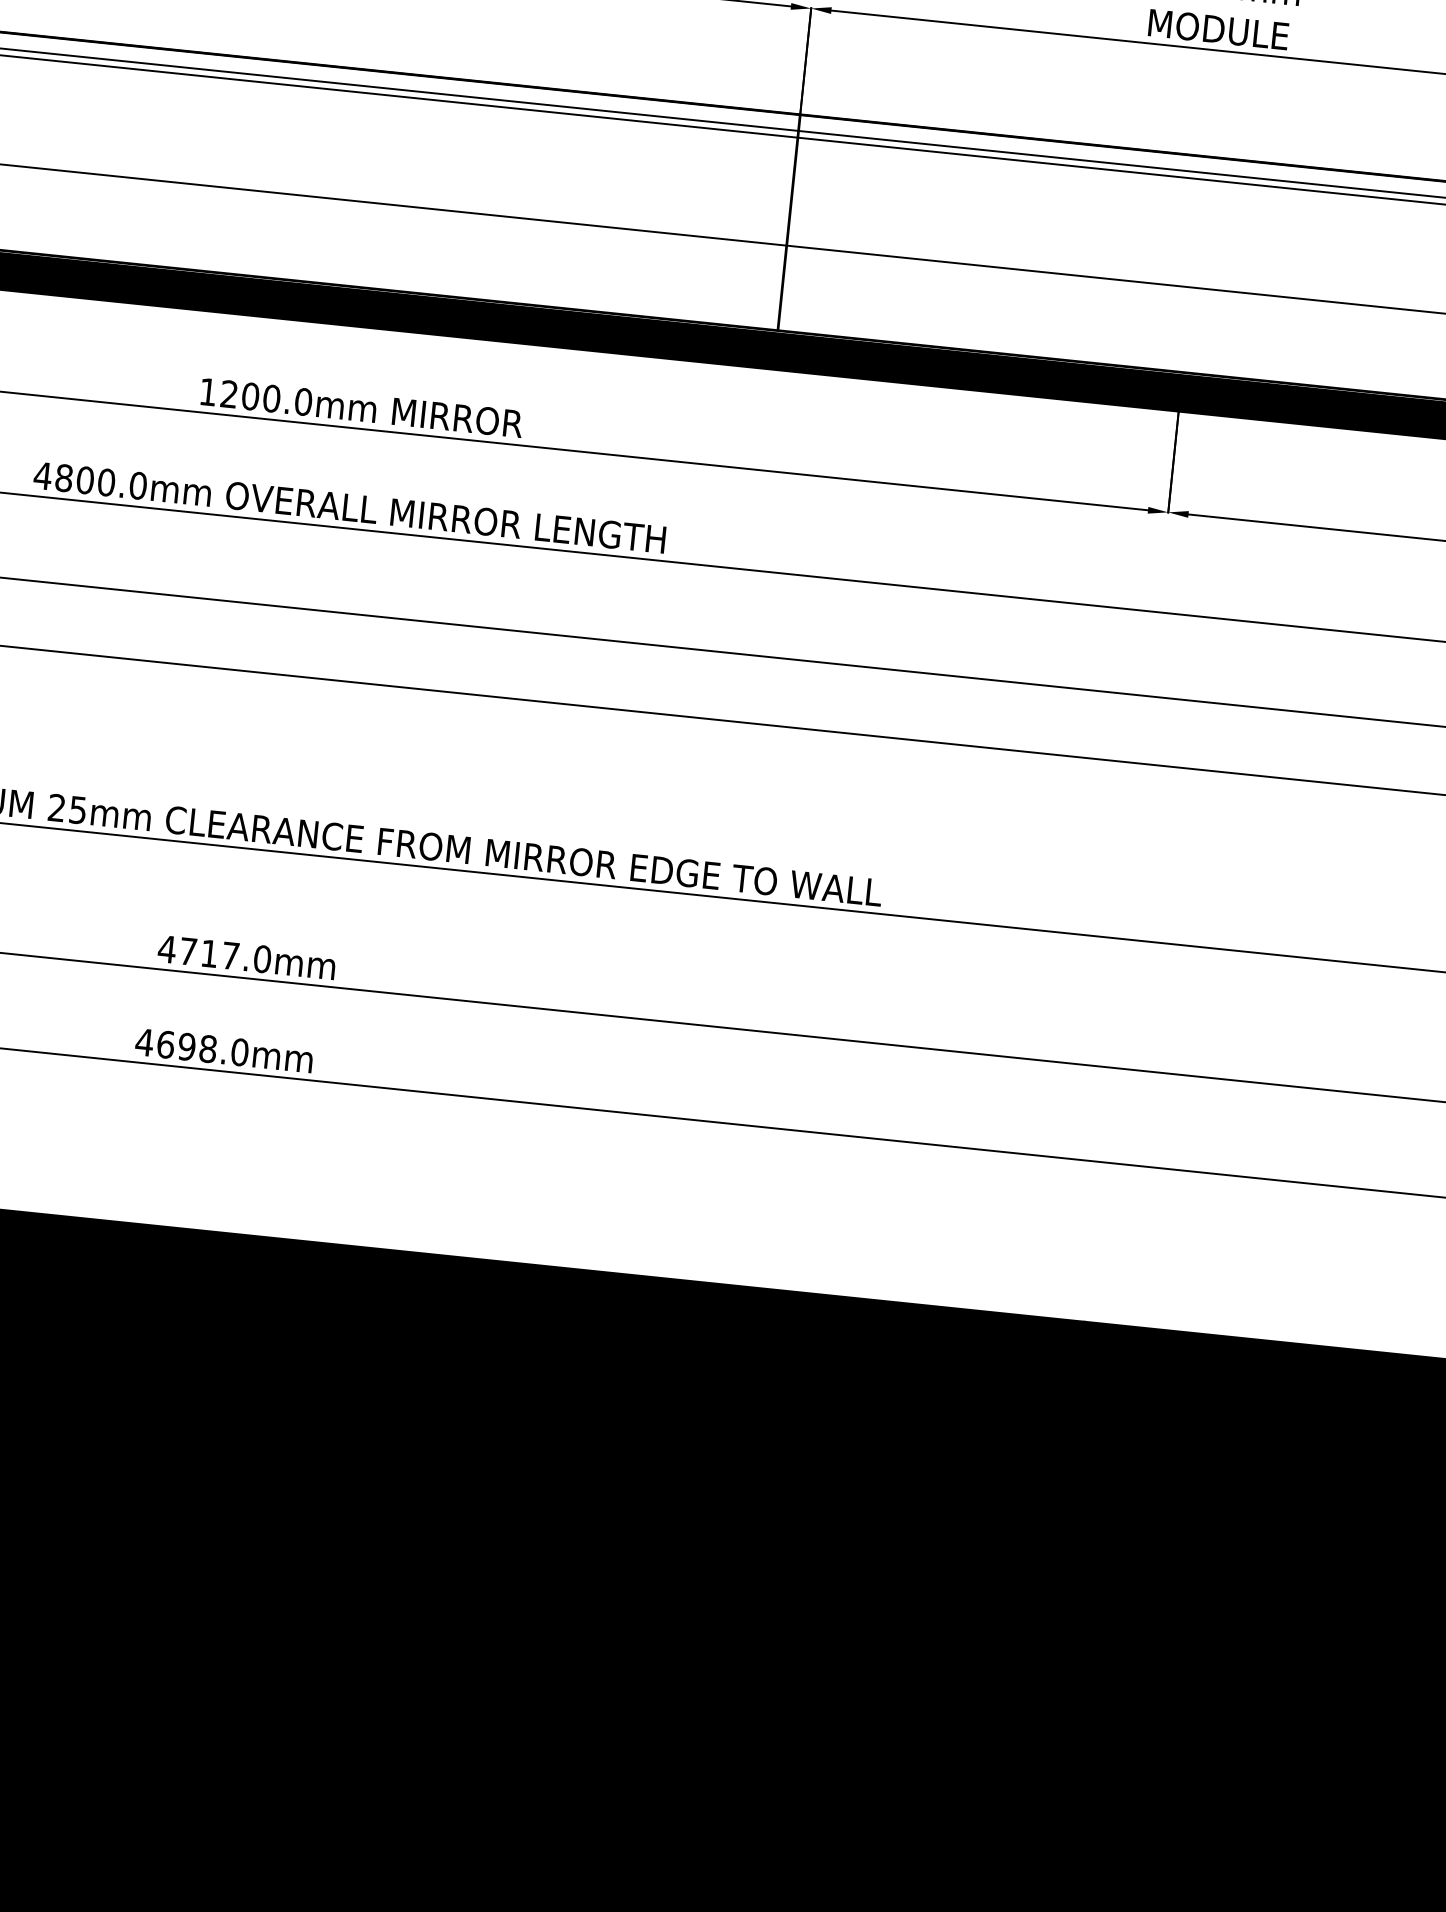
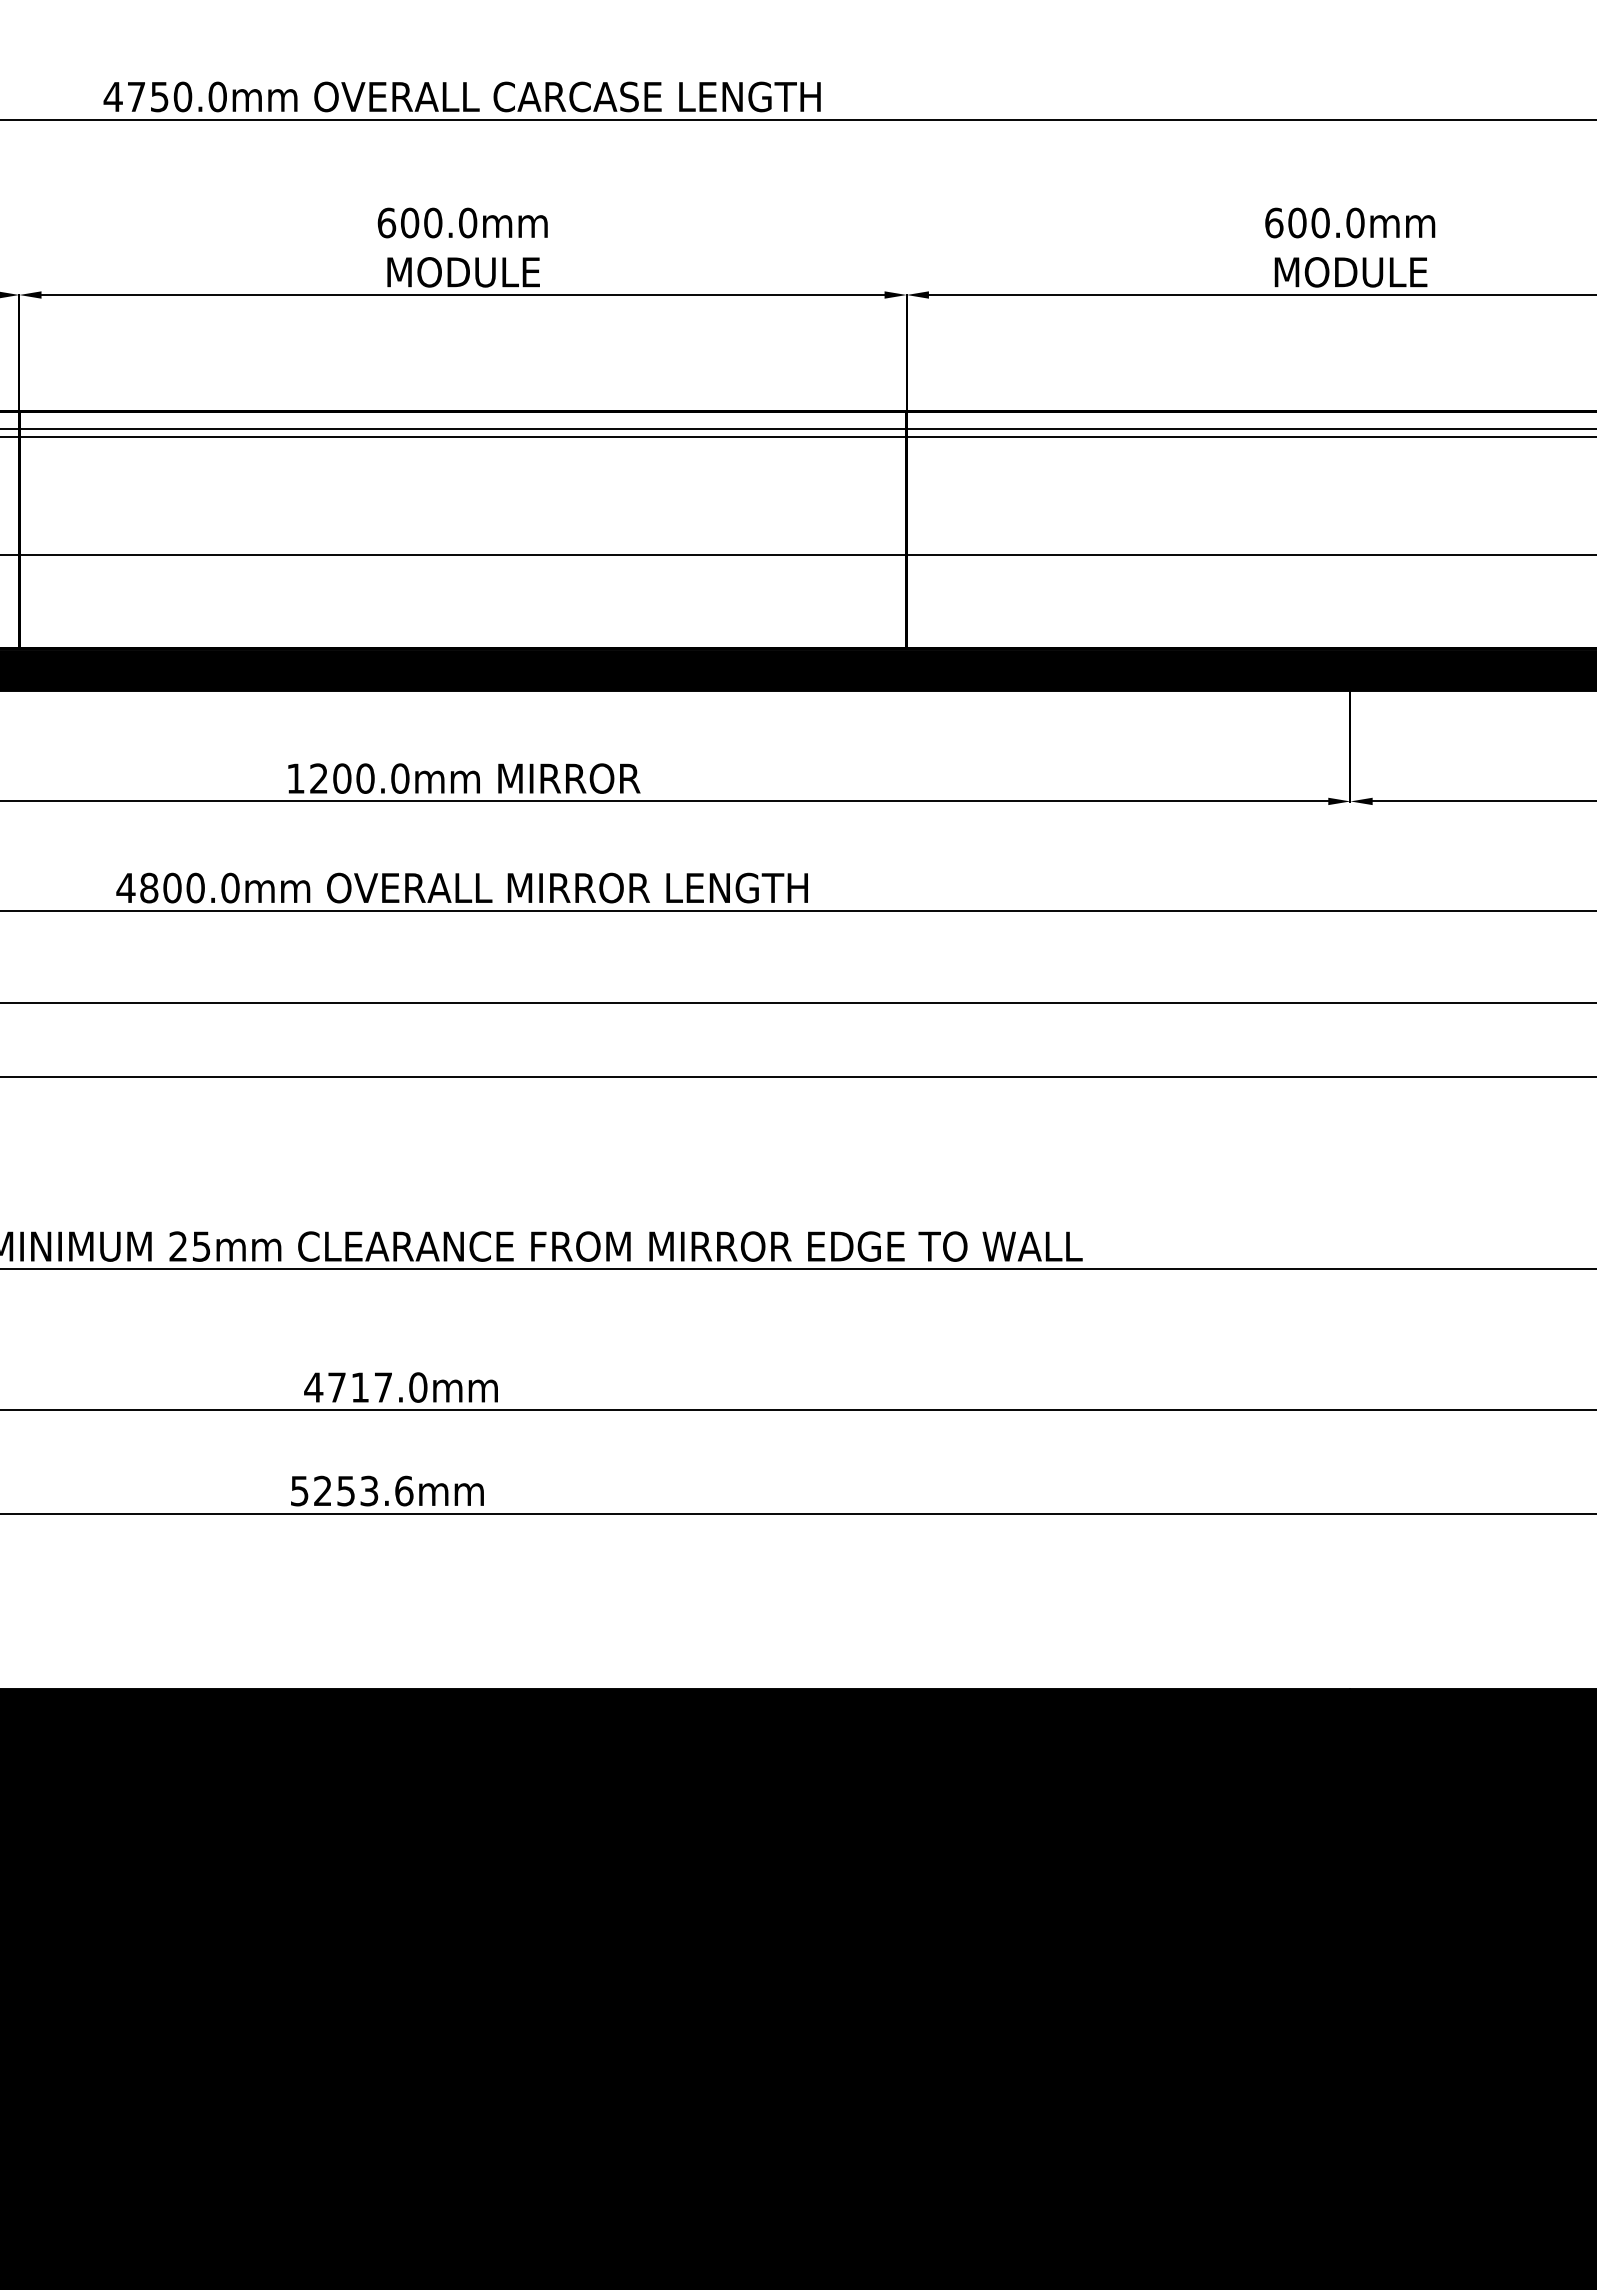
text: (191, 1046) -> (351, 1490), 4698.0mm -> 5253.6mm

